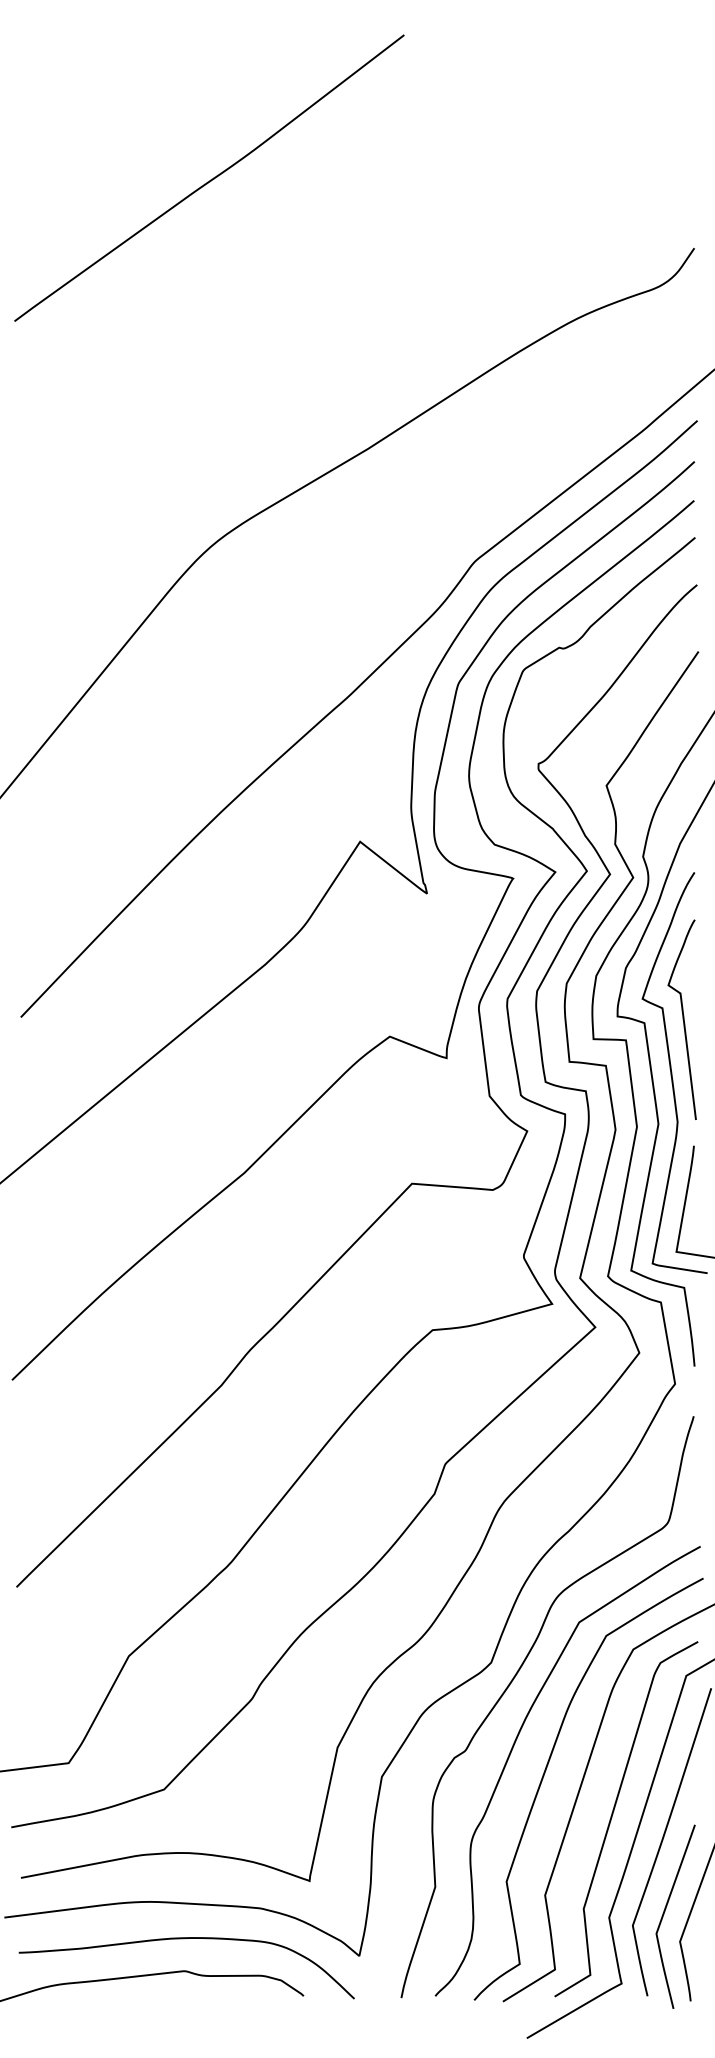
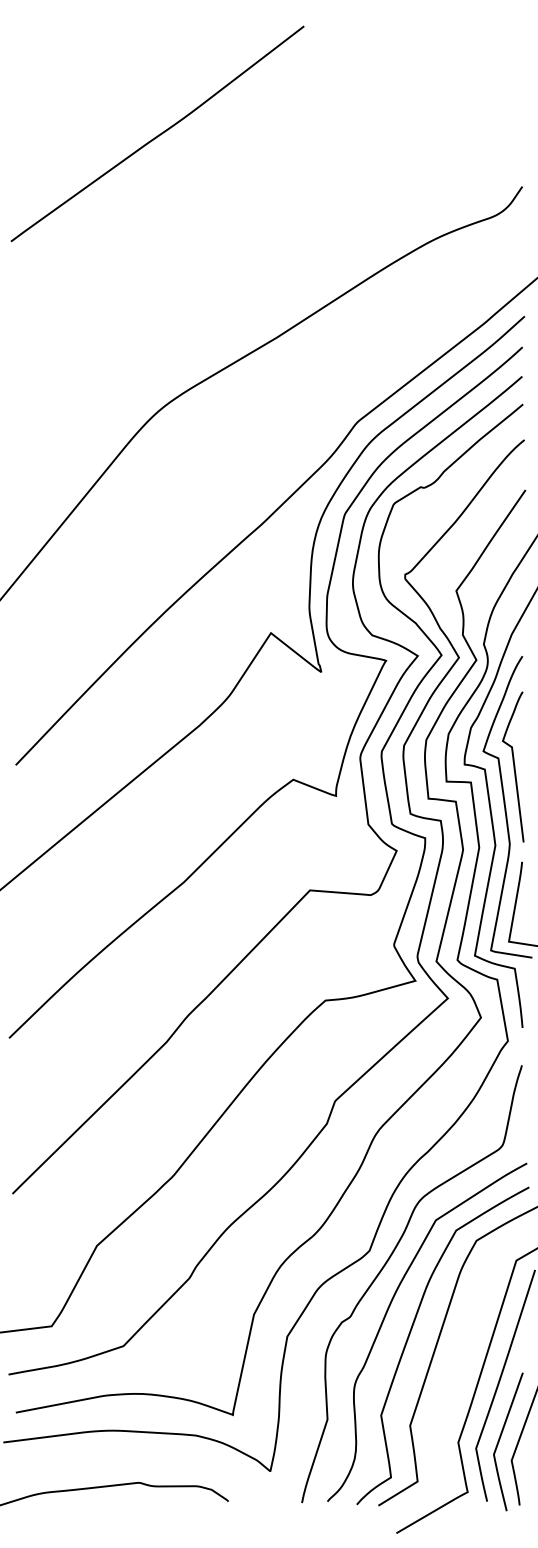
curve: (613, 1814) -> (461, 1364), removed
curve: (184, 1939) -> (138, 1458), removed

